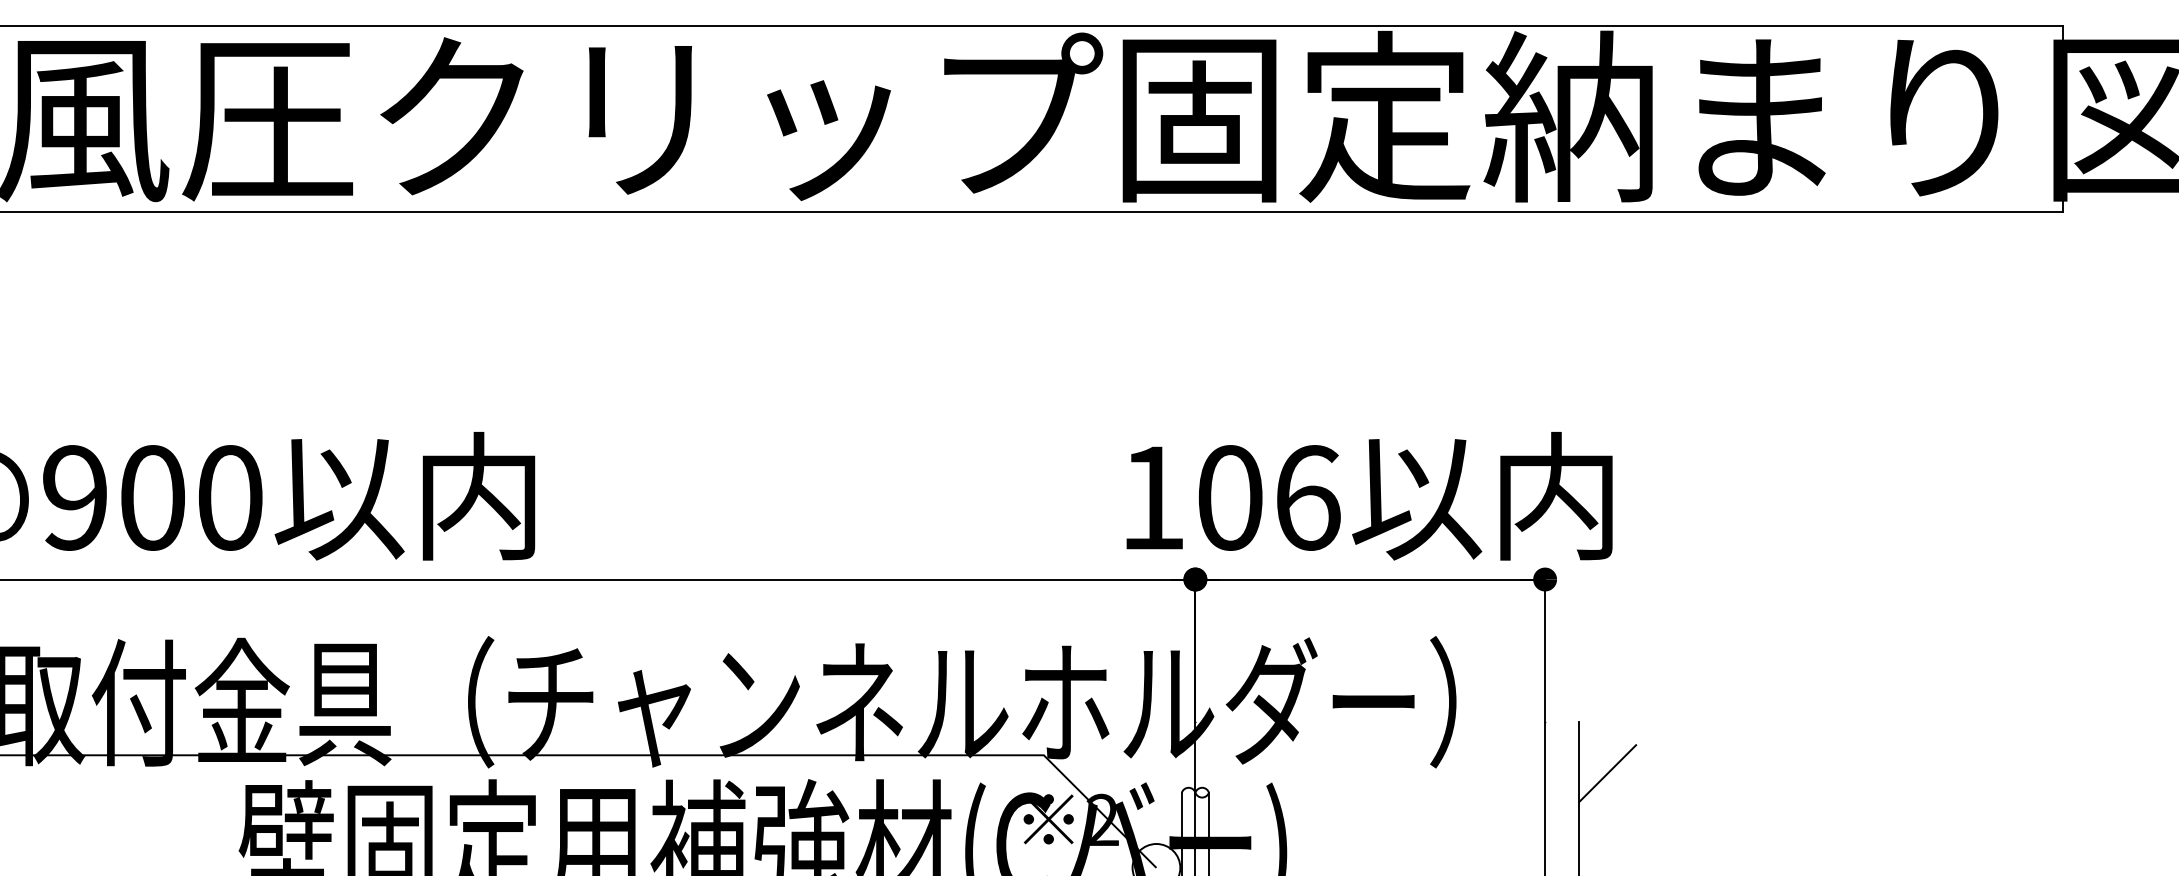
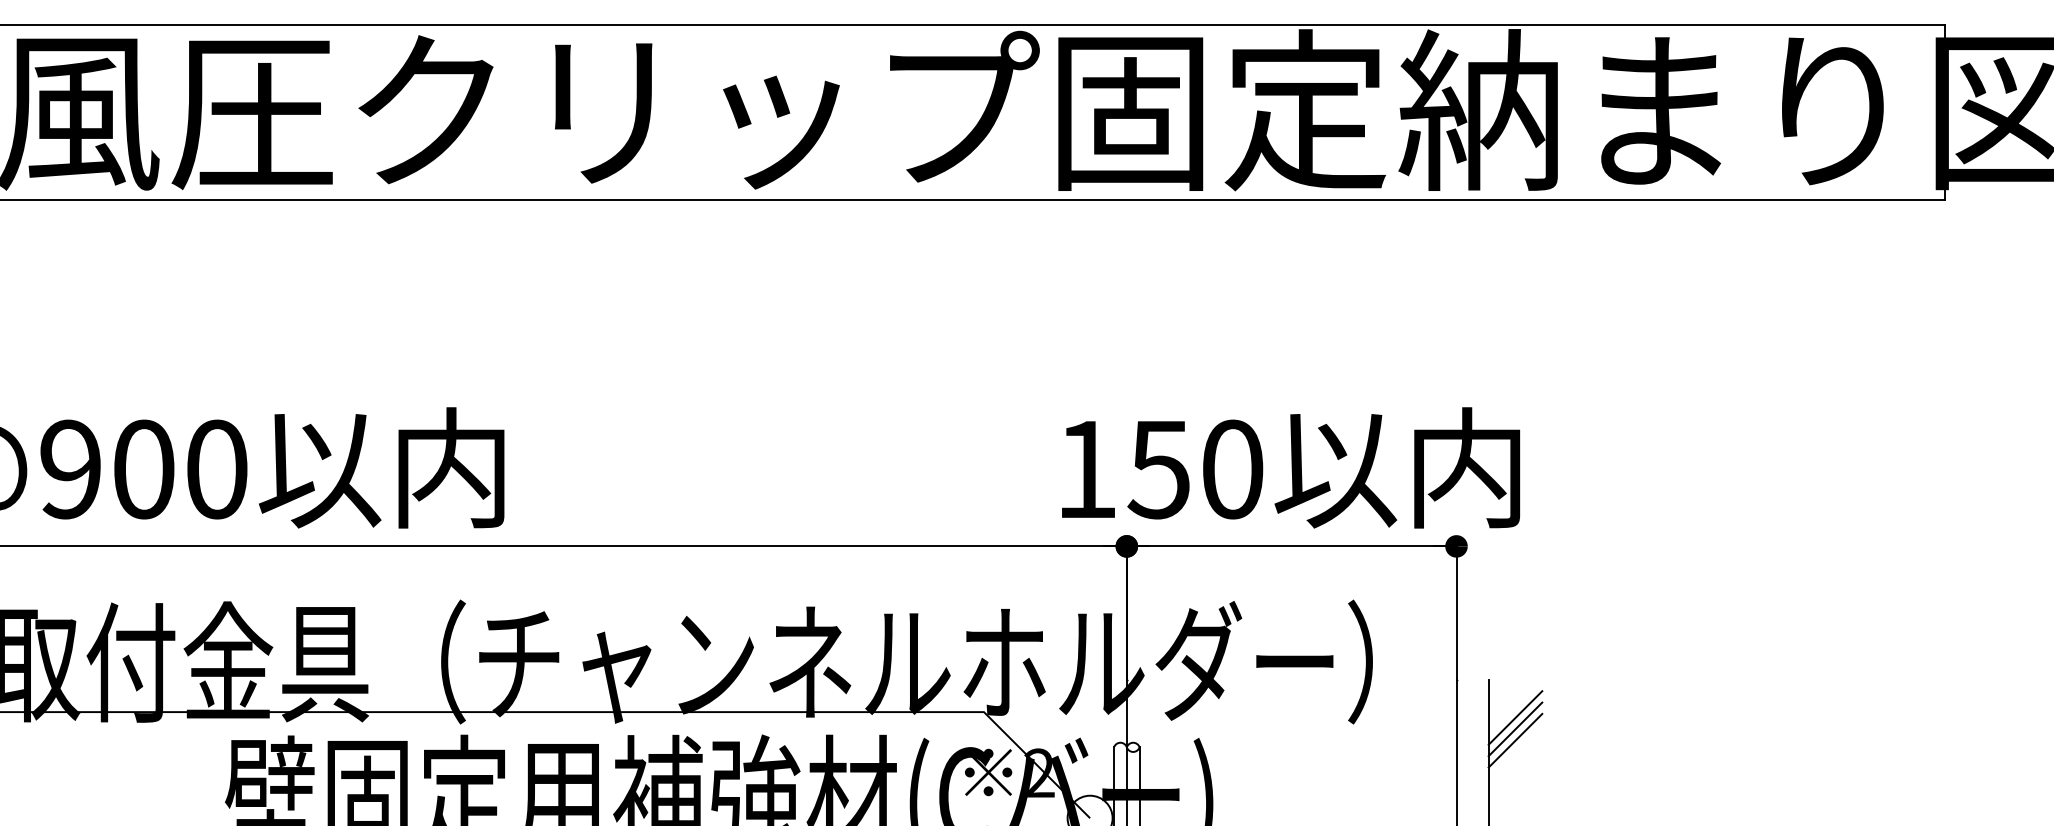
text: (1268, 497) -> (1195, 469), 106 -> 150
line: (1607, 761) -> (1515, 717), added
line: (1607, 785) -> (1515, 740), added

